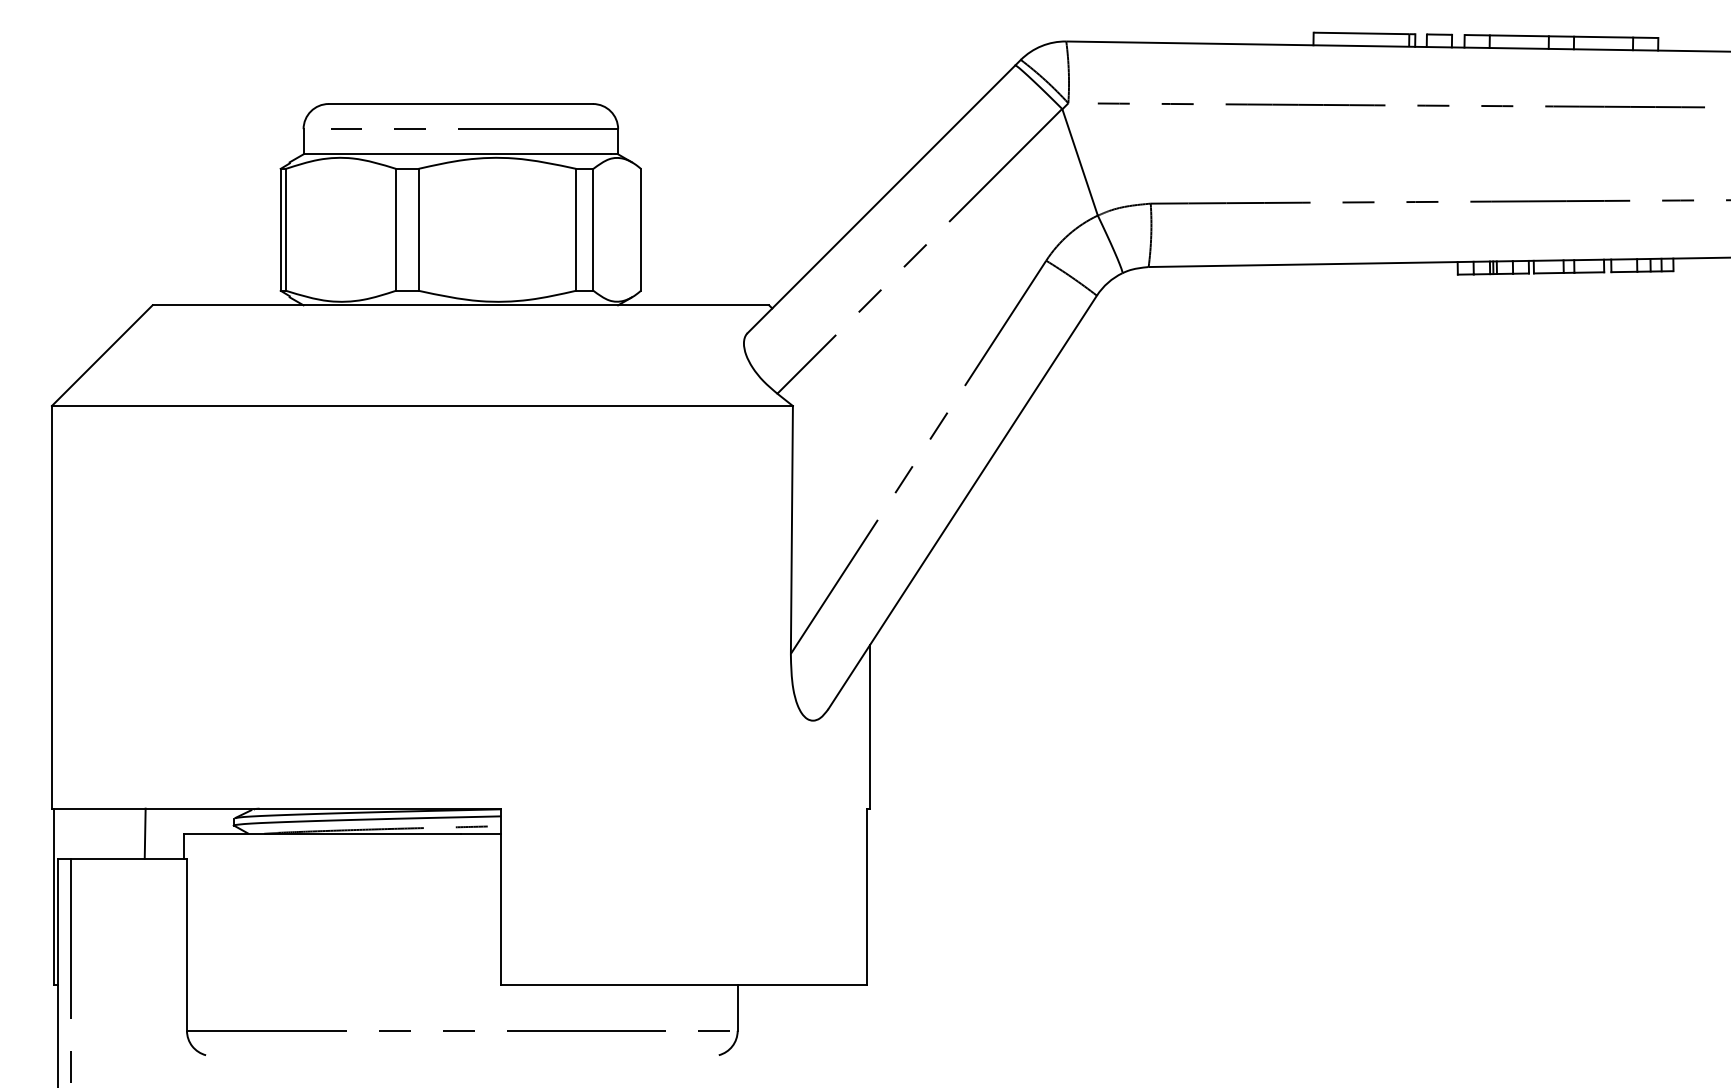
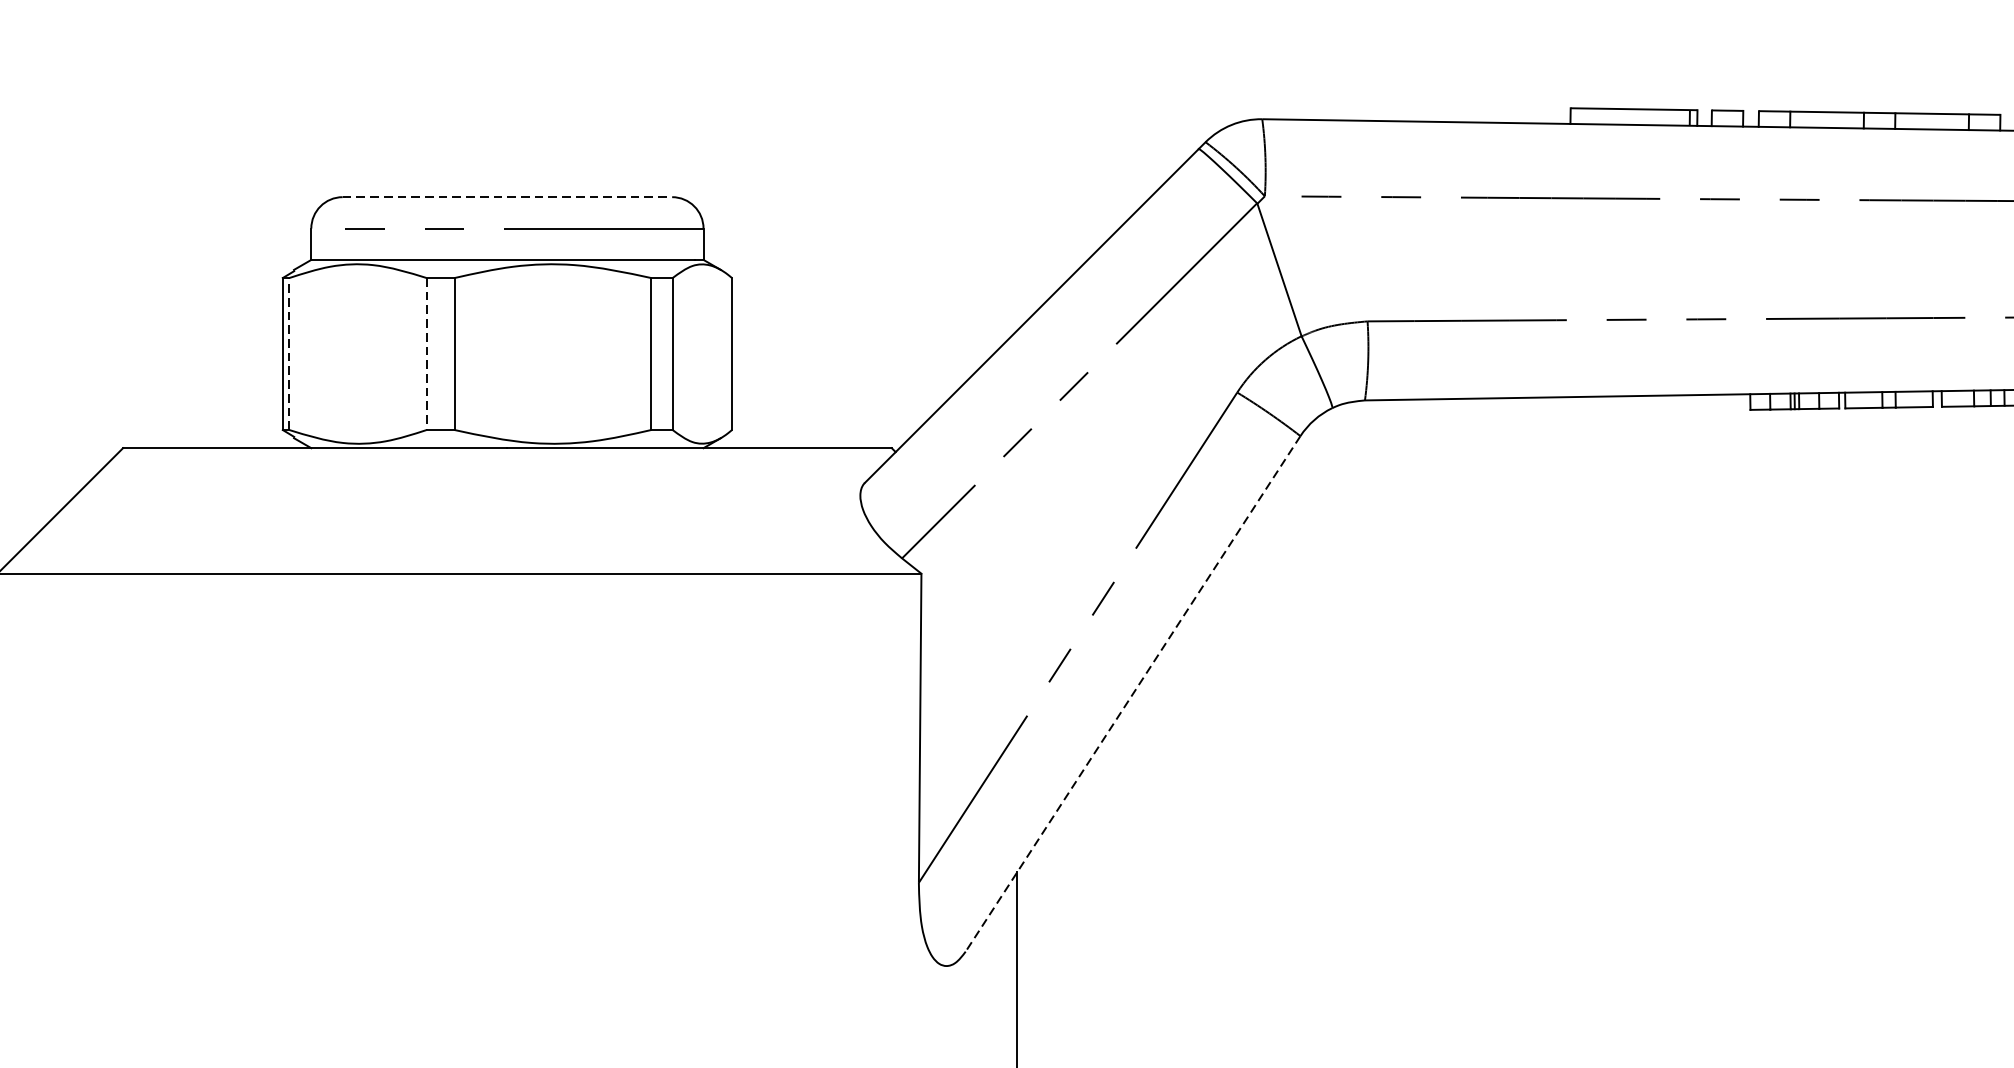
line: (461, 104) -> (508, 197), solid -> dashed
line: (286, 229) -> (290, 353), solid -> dashed
line: (396, 229) -> (427, 353), solid -> dashed
line: (962, 502) -> (1132, 694), solid -> dashed

